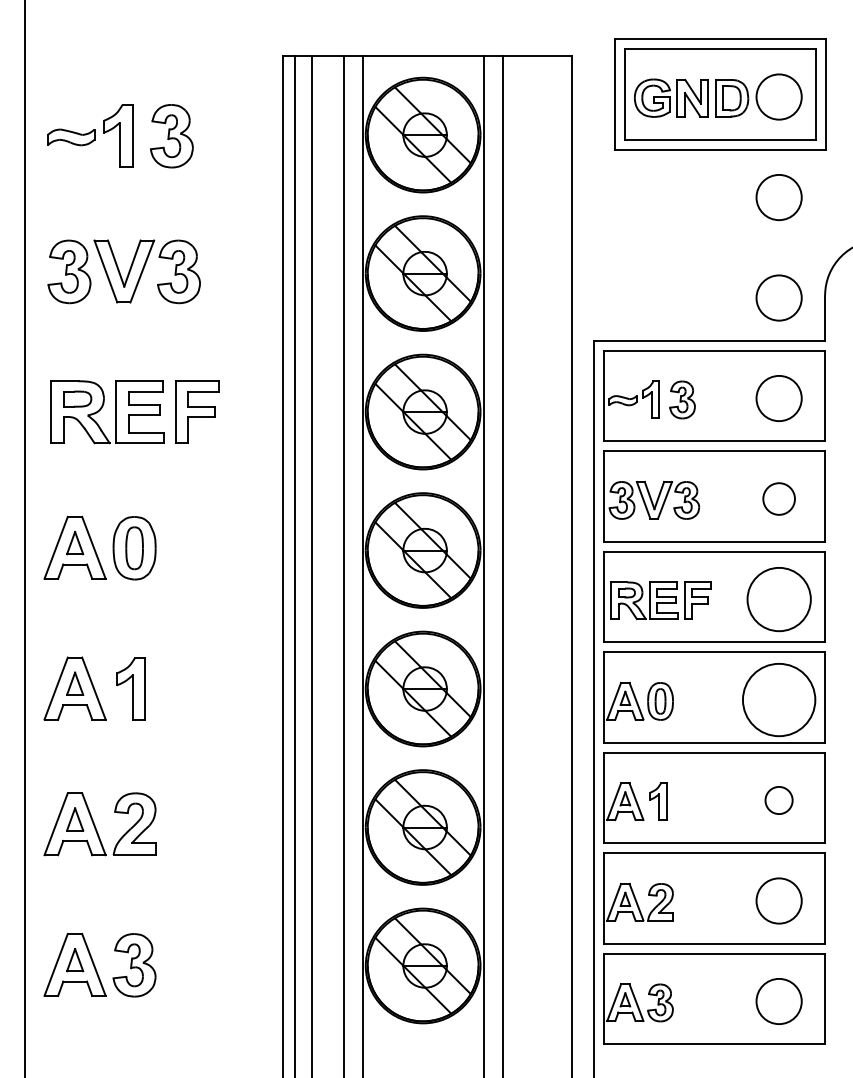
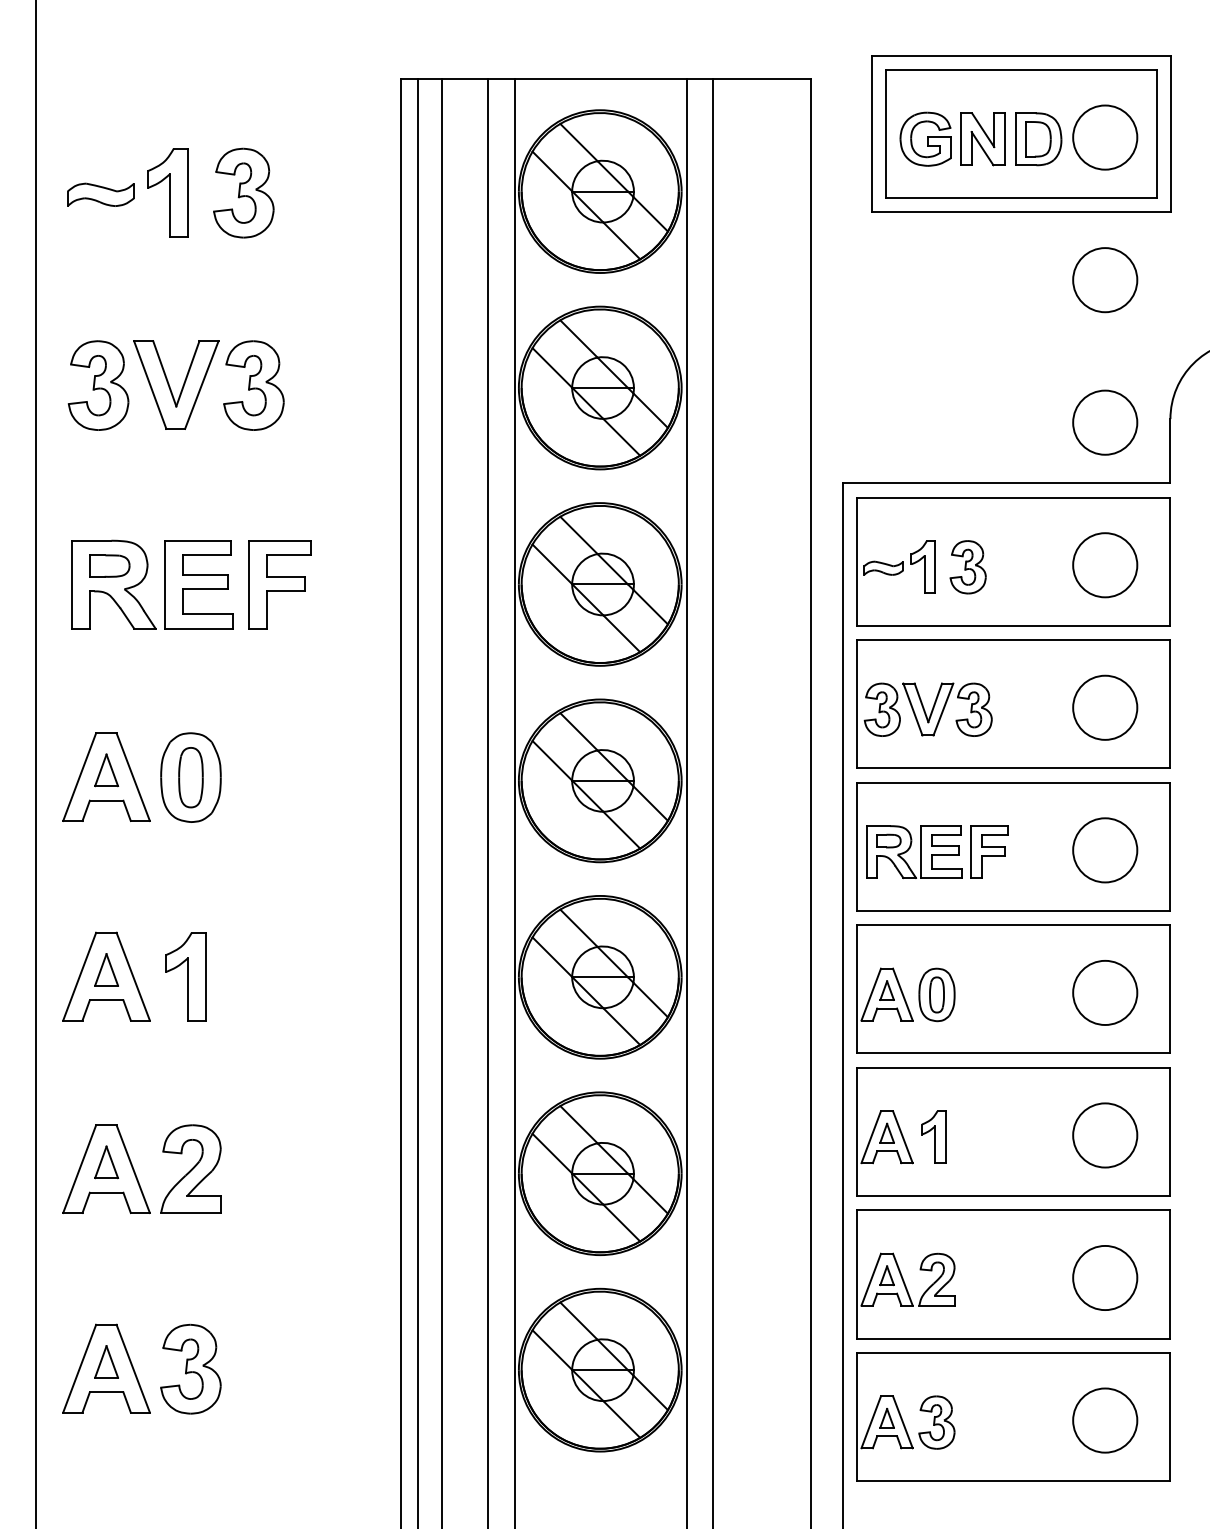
circle: (778, 498) -> (1104, 707), size x1.43
circle: (778, 599) -> (1104, 850), size x0.71
circle: (778, 699) -> (1104, 992), size x0.62
circle: (778, 800) -> (1104, 1135), size x1.67

